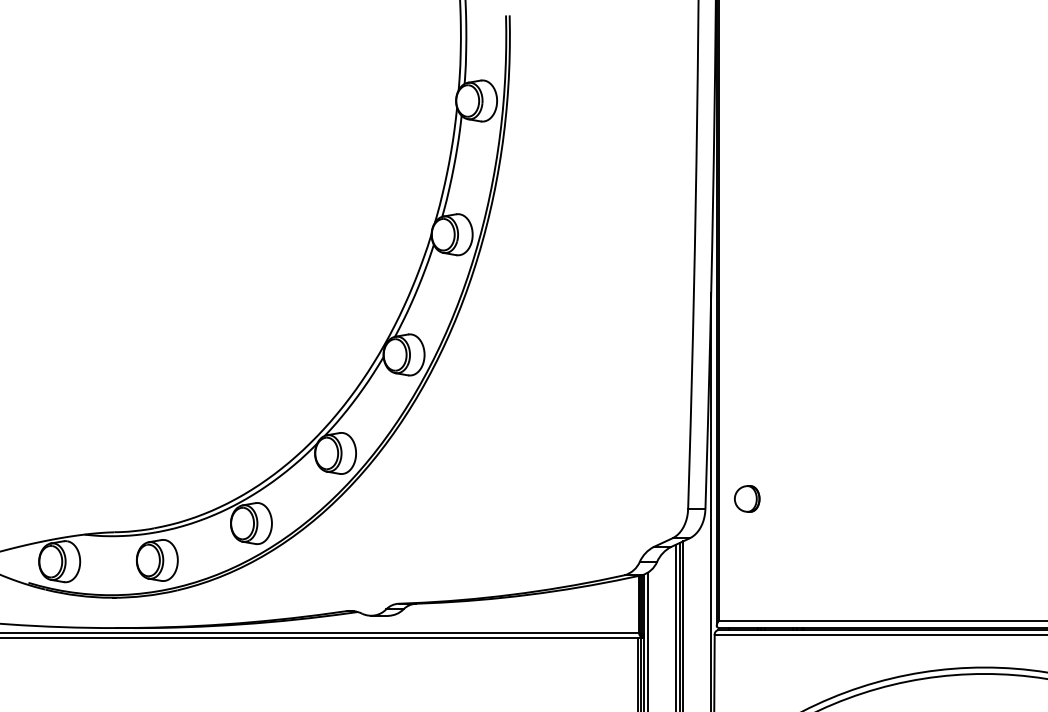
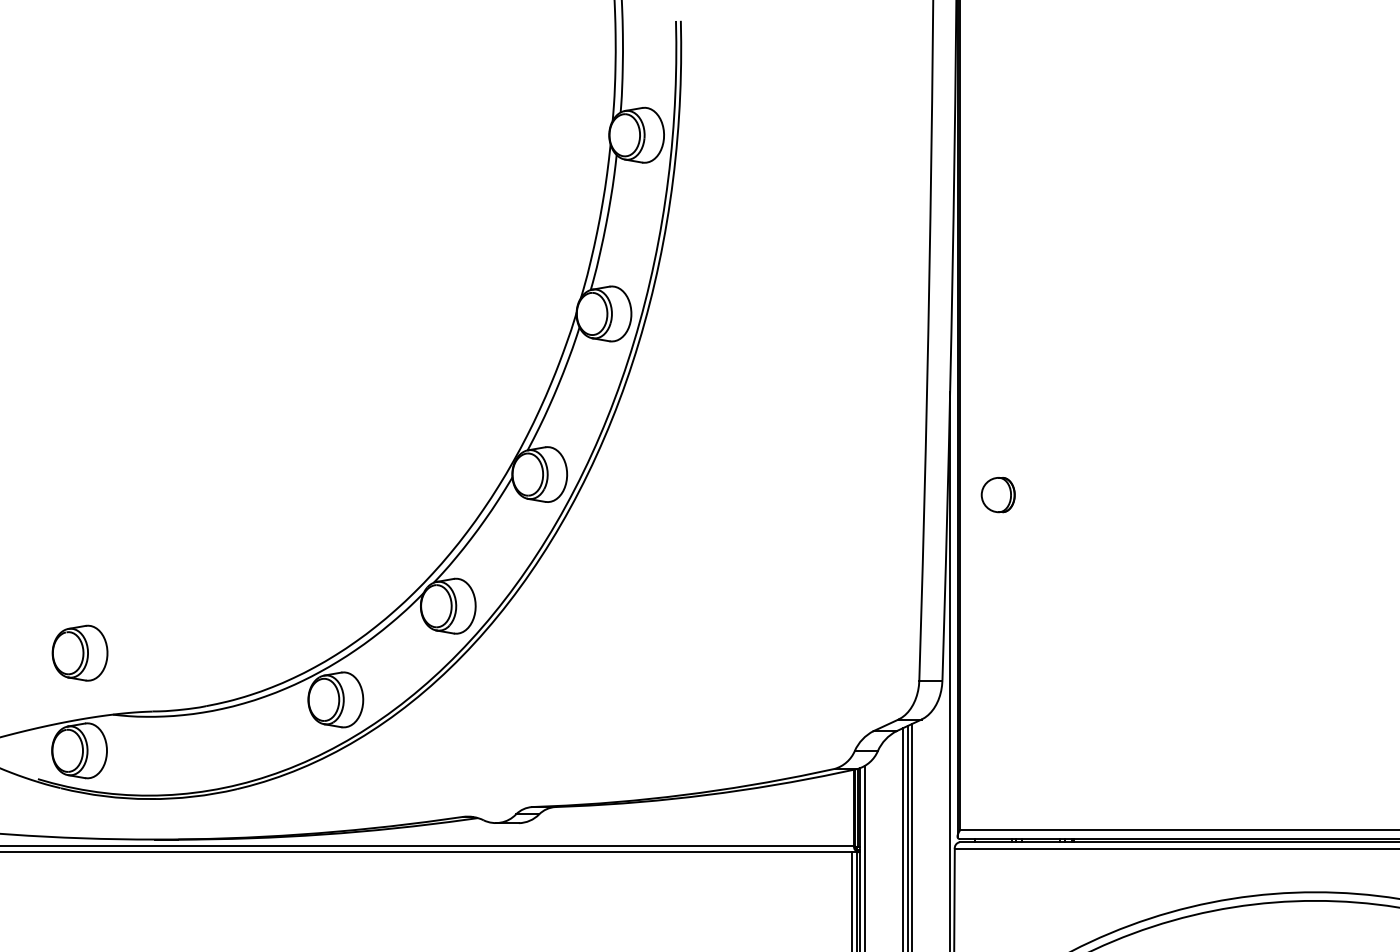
part: (746, 499) -> (997, 495), moved
part: (156, 559) -> (79, 652), moved

